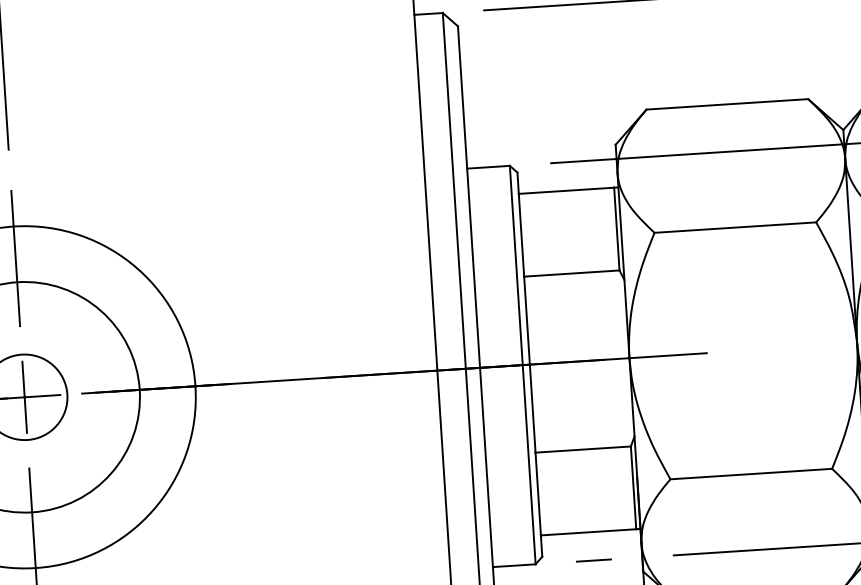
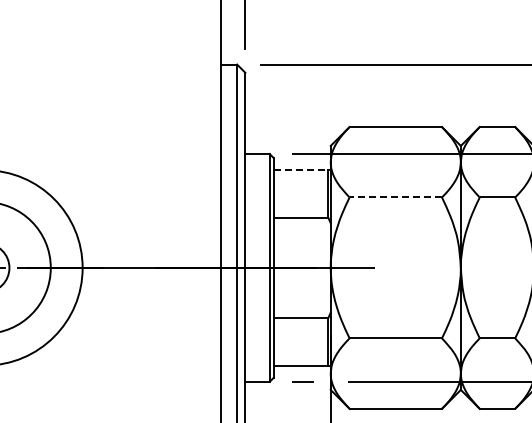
line: (567, 191) -> (301, 170), solid -> dashed
line: (734, 227) -> (395, 197), solid -> dashed

